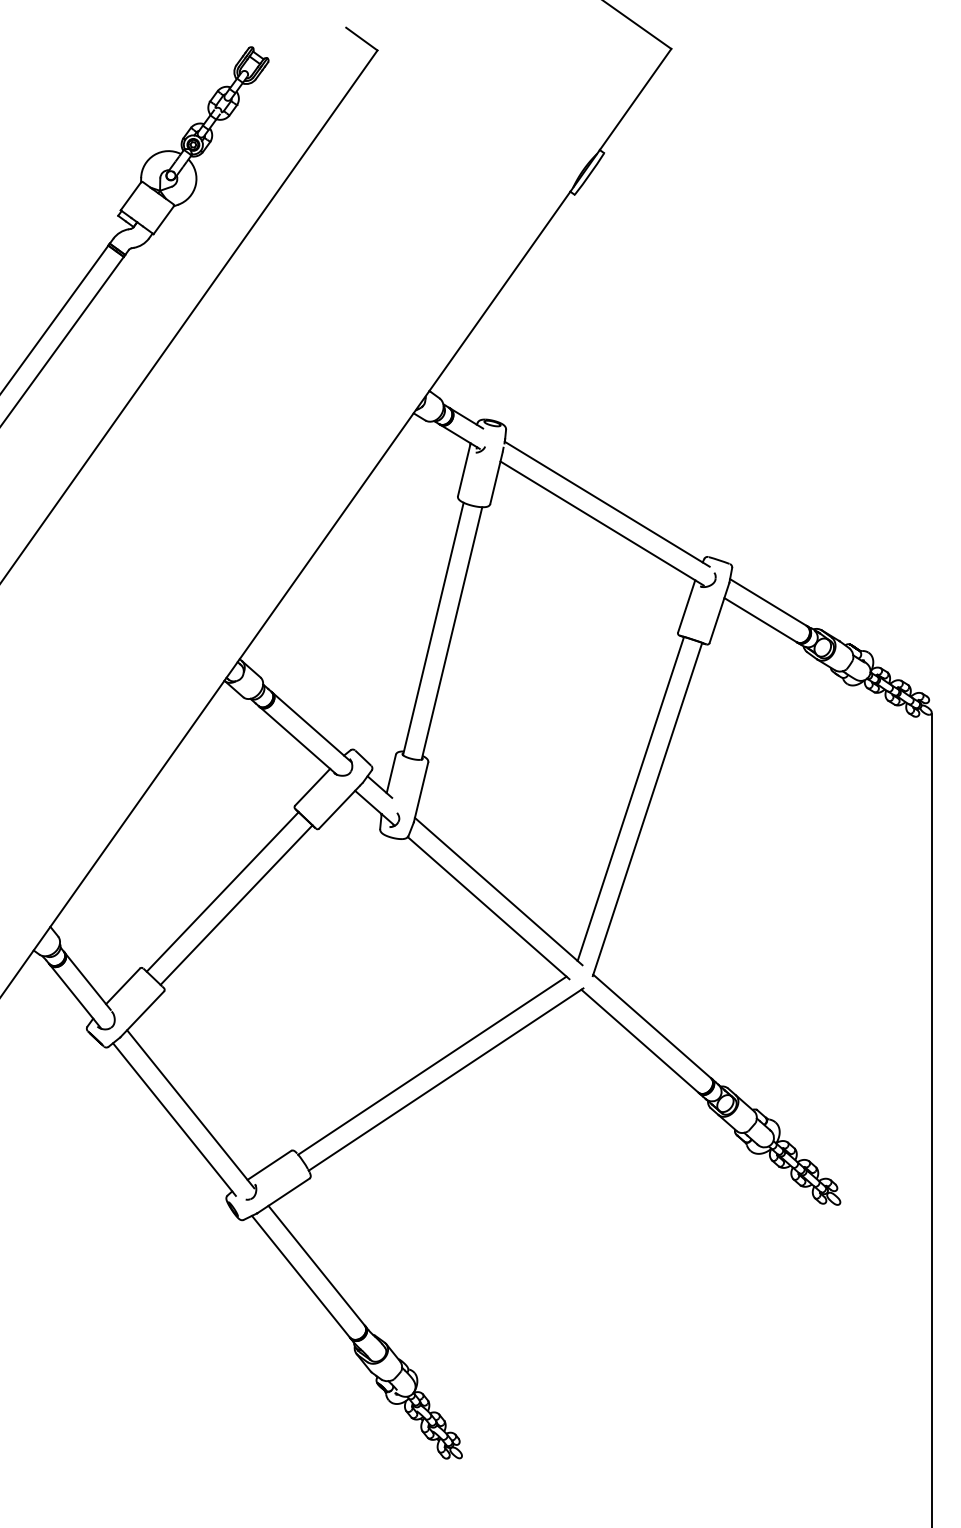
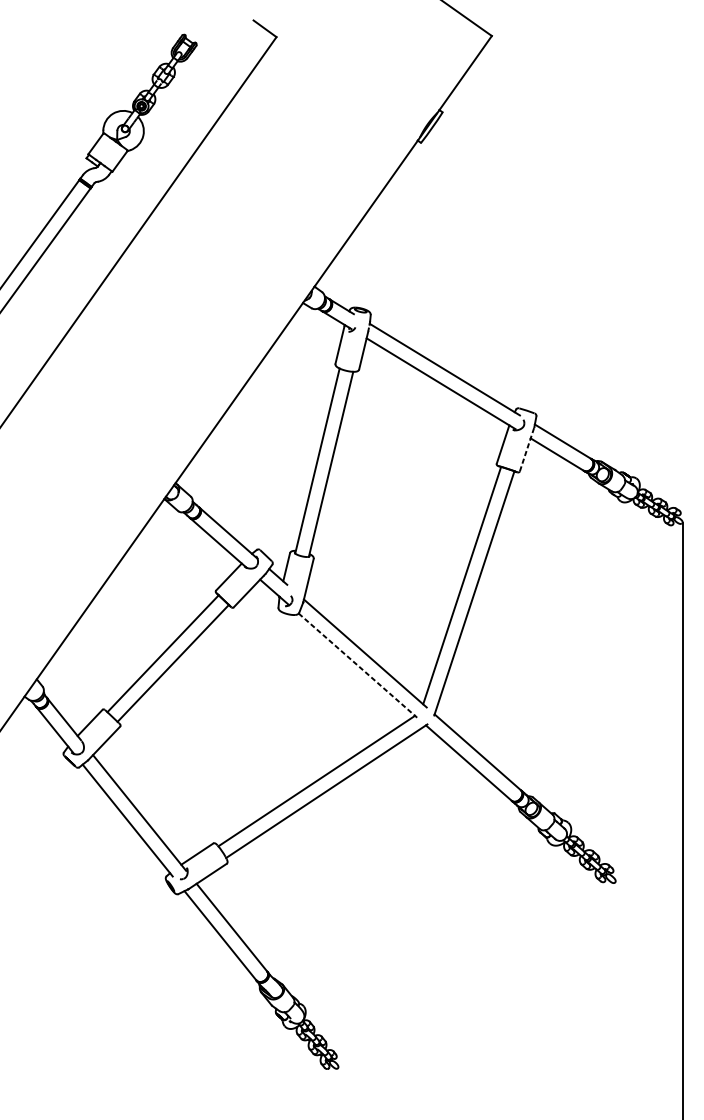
line: (719, 612) -> (527, 448), solid -> dashed
line: (488, 908) -> (357, 665), solid -> dashed

